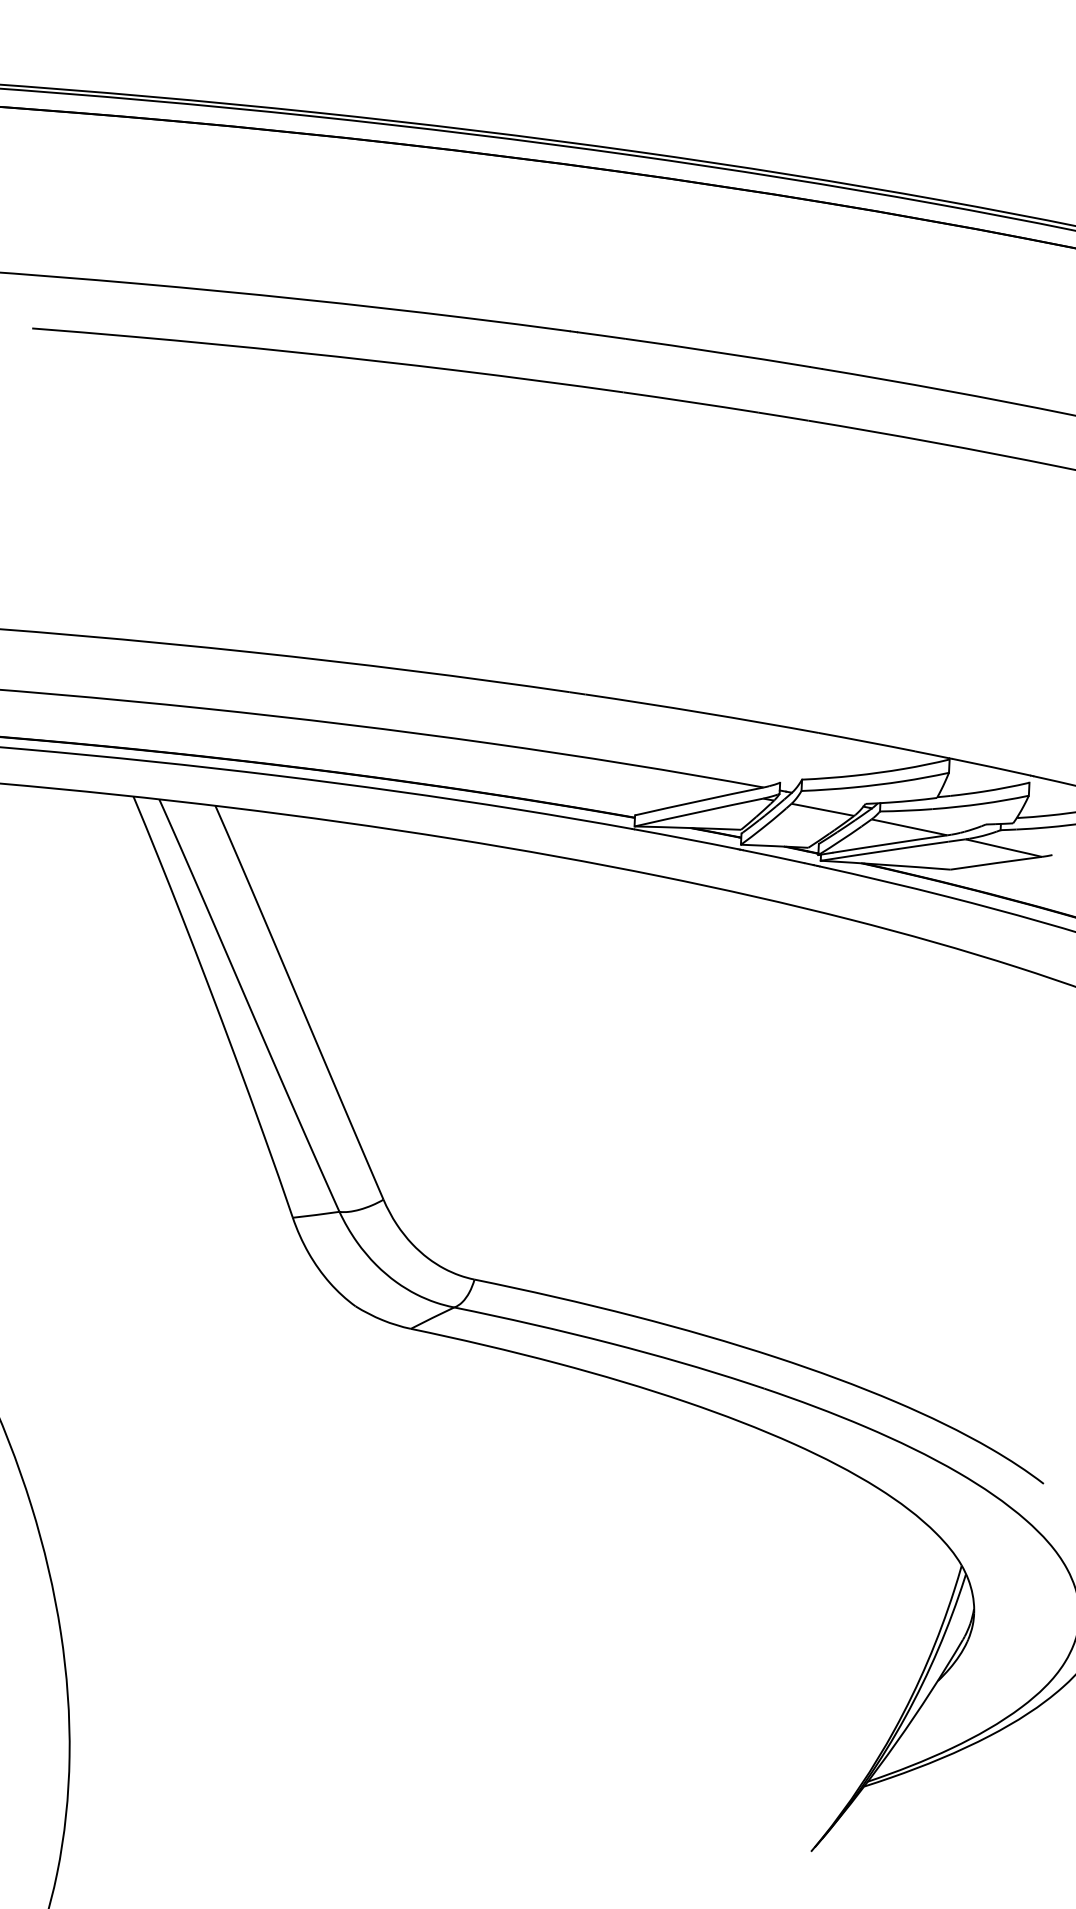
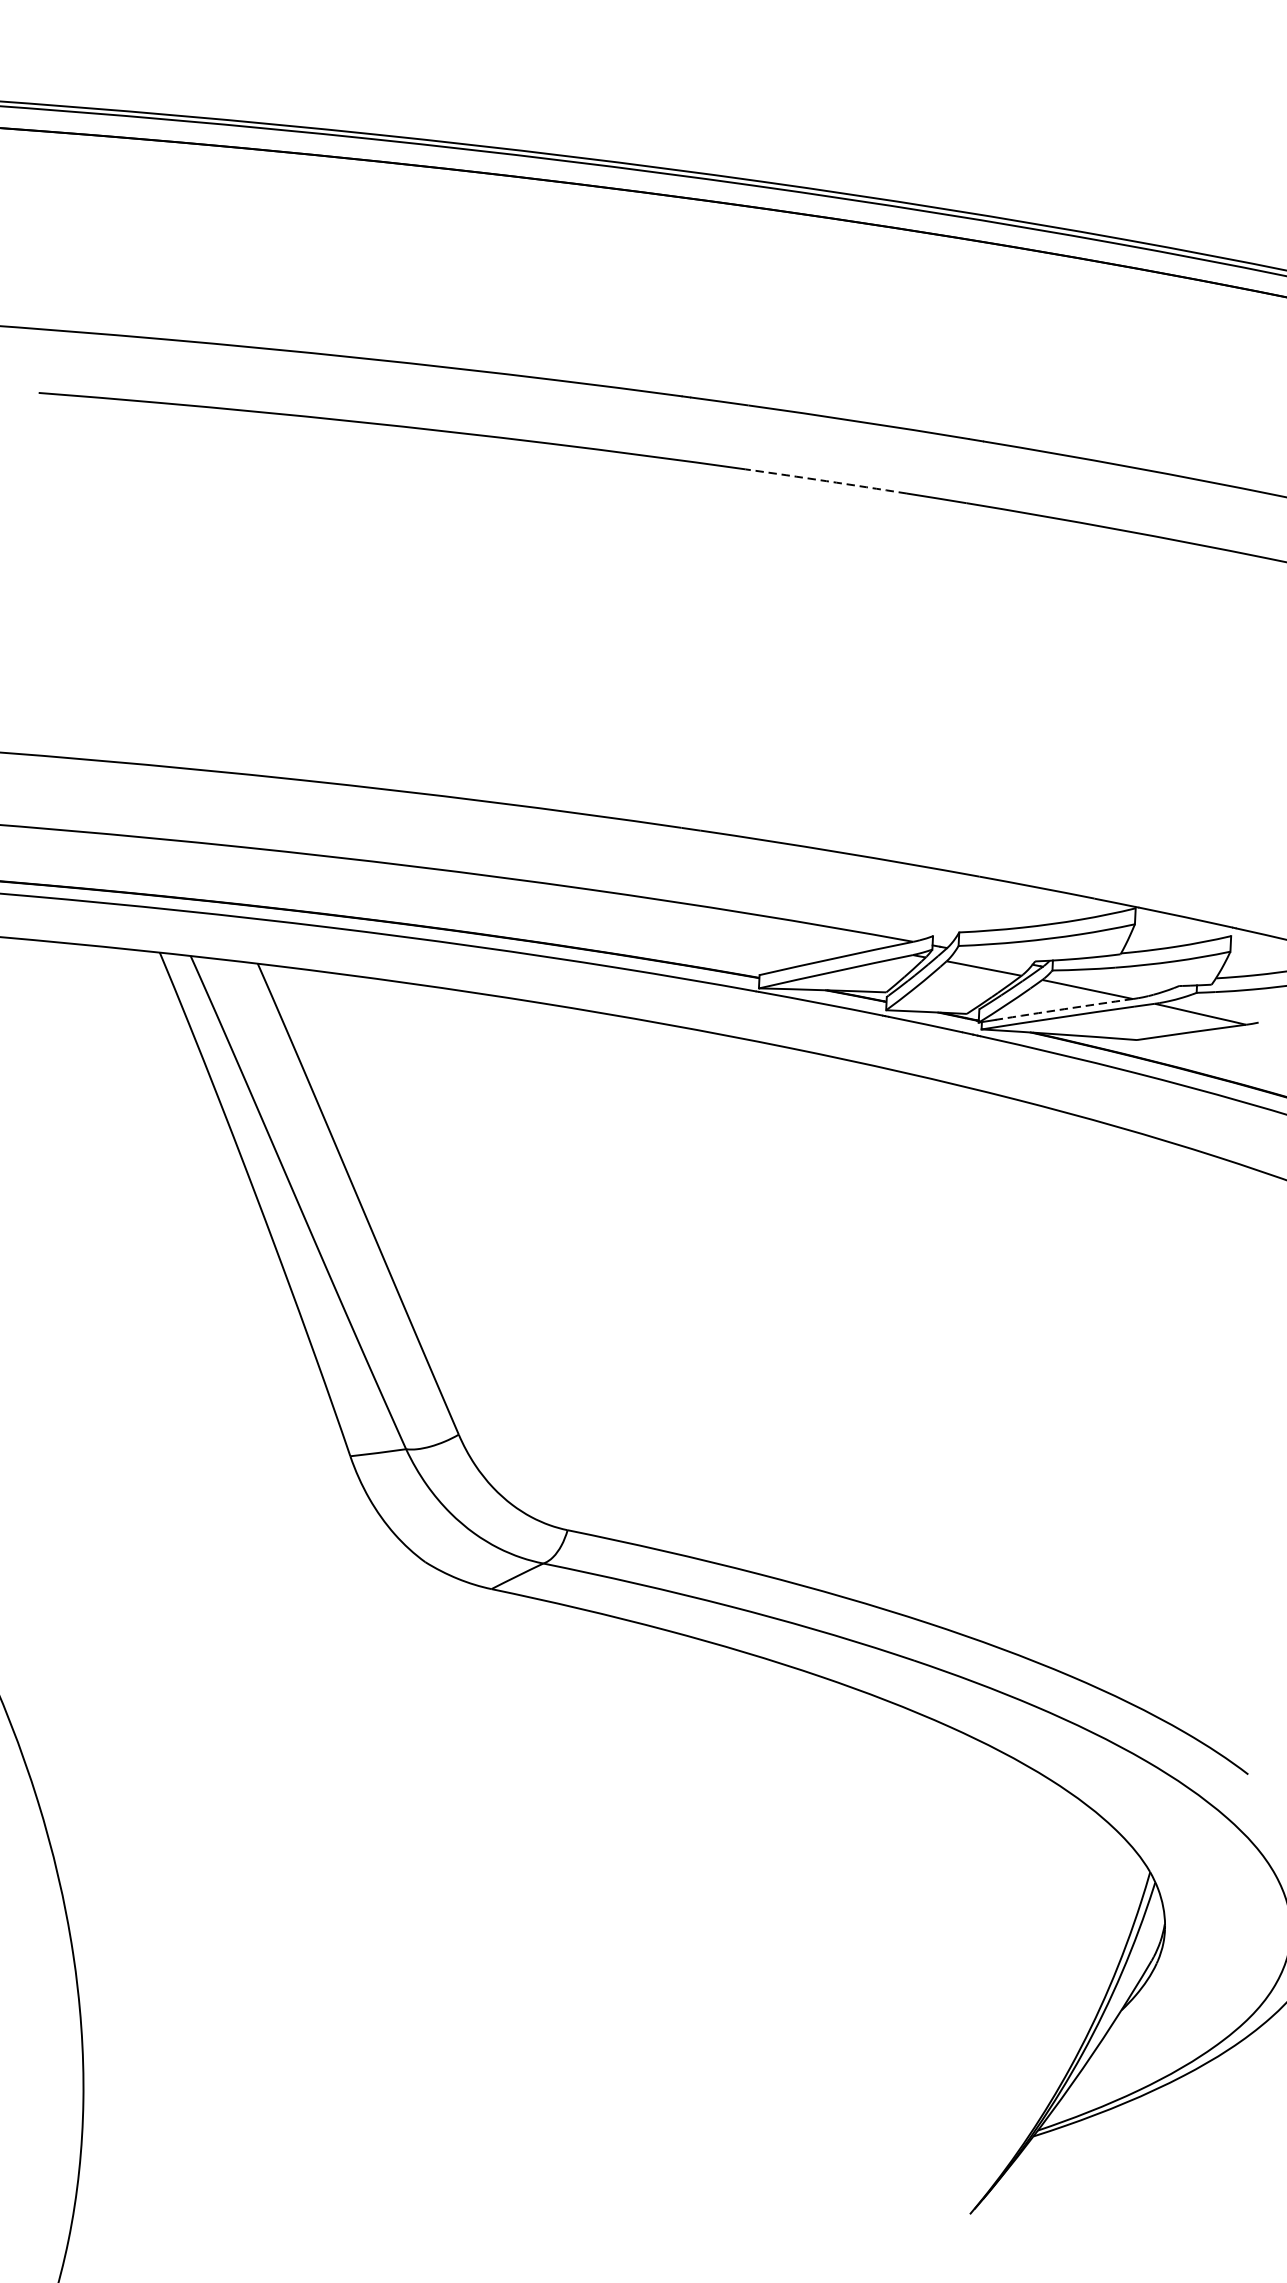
arc: (690, 402) -> (825, 481), solid -> dashed
arc: (889, 843) -> (1063, 1008), solid -> dashed

